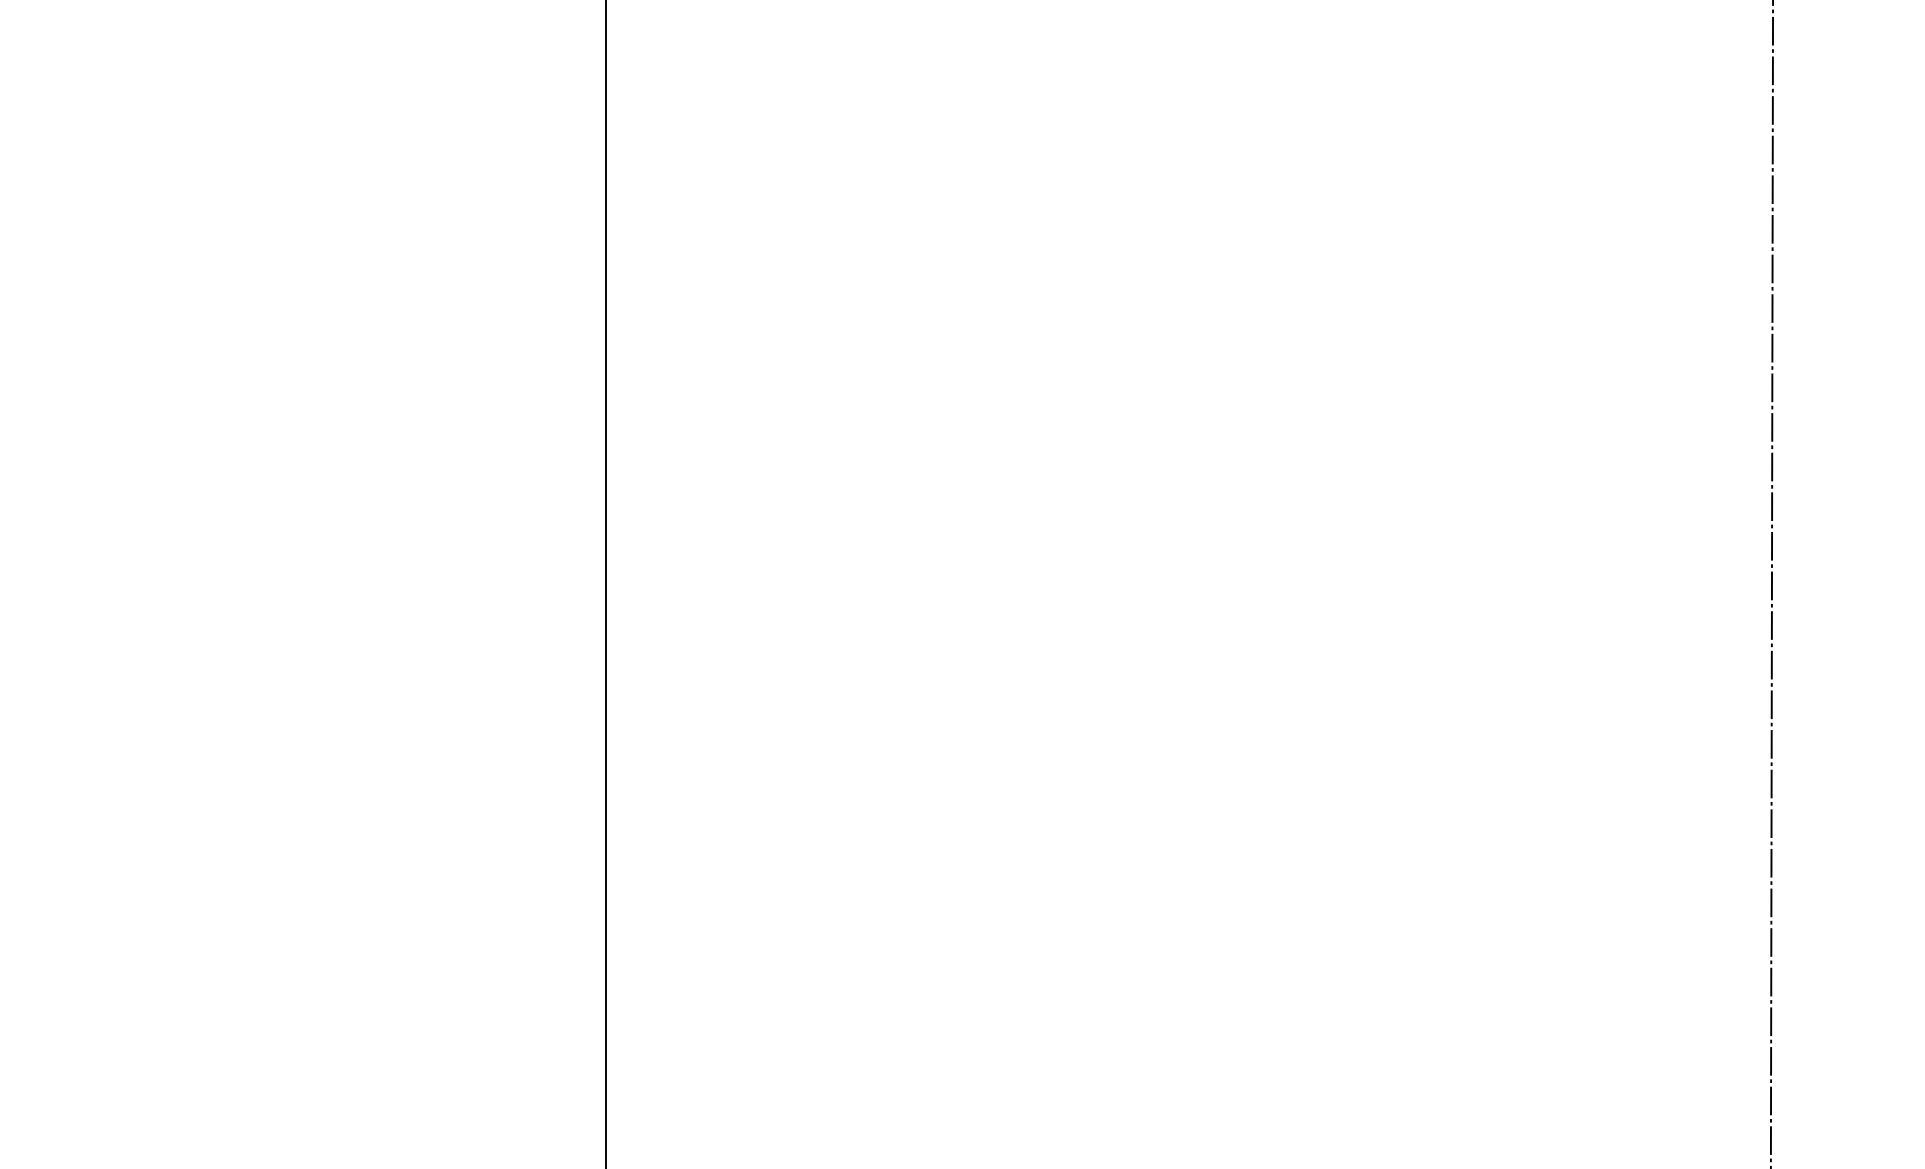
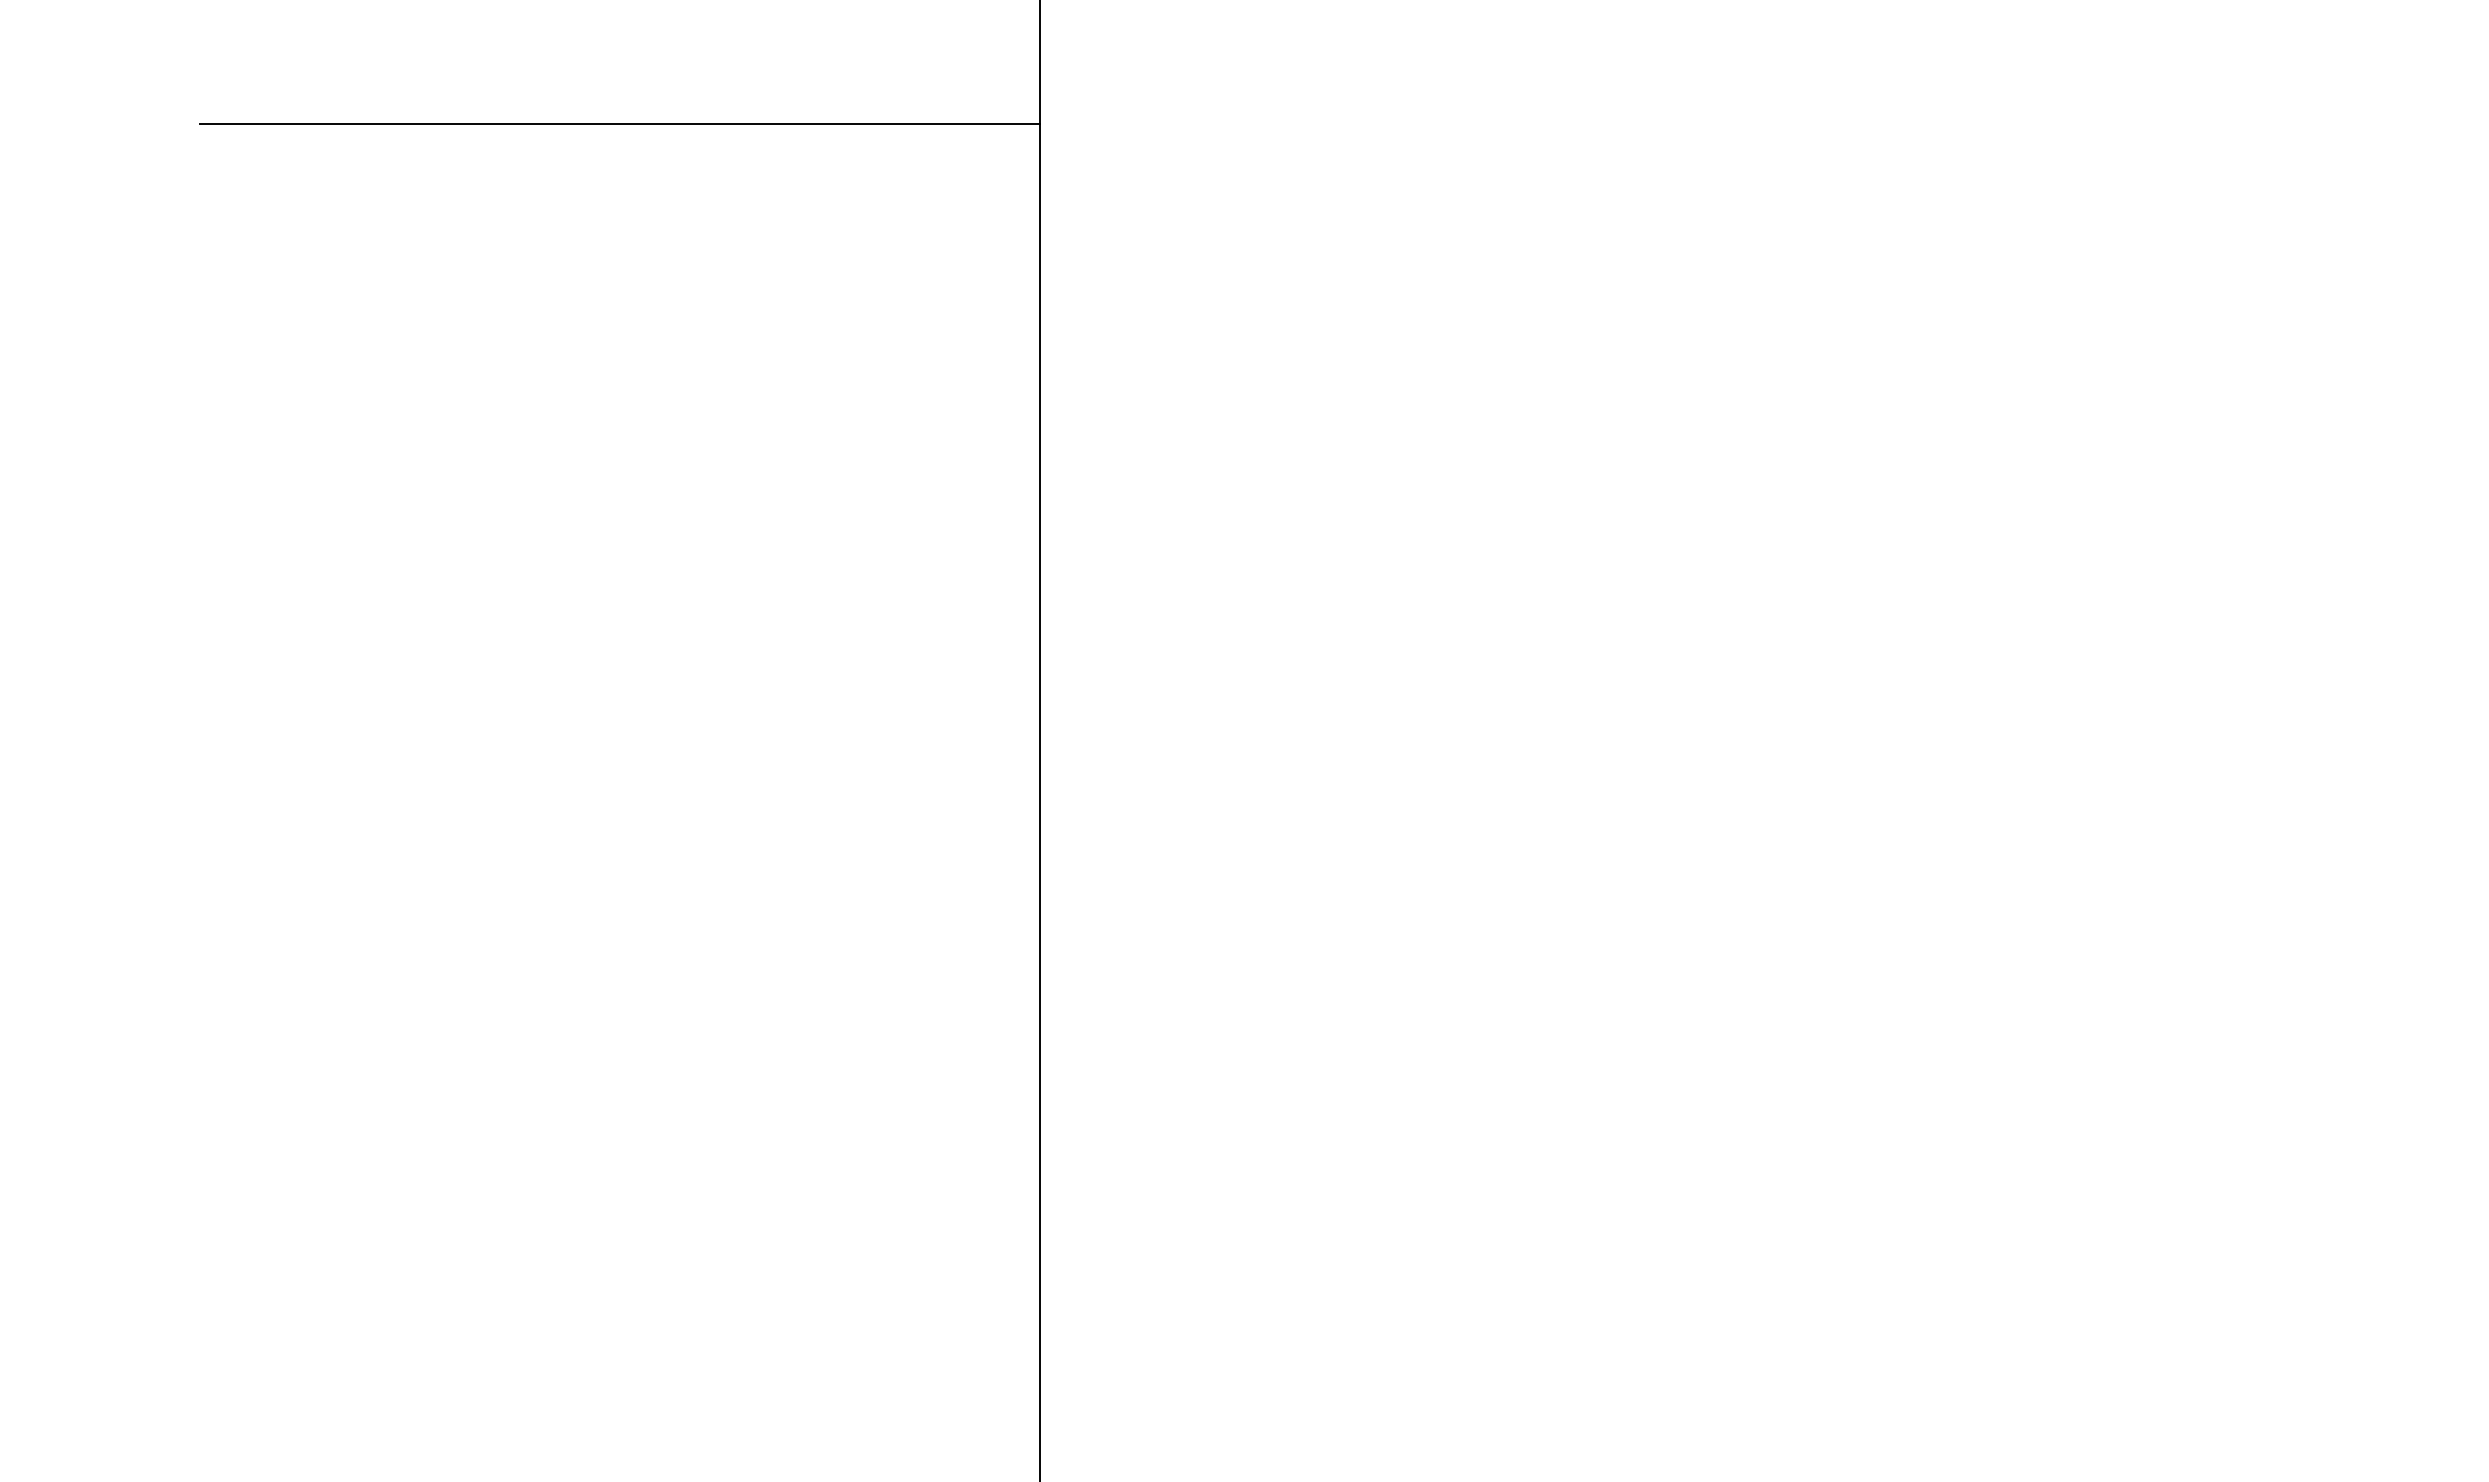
line: (315, 61) -> (619, 123), added

